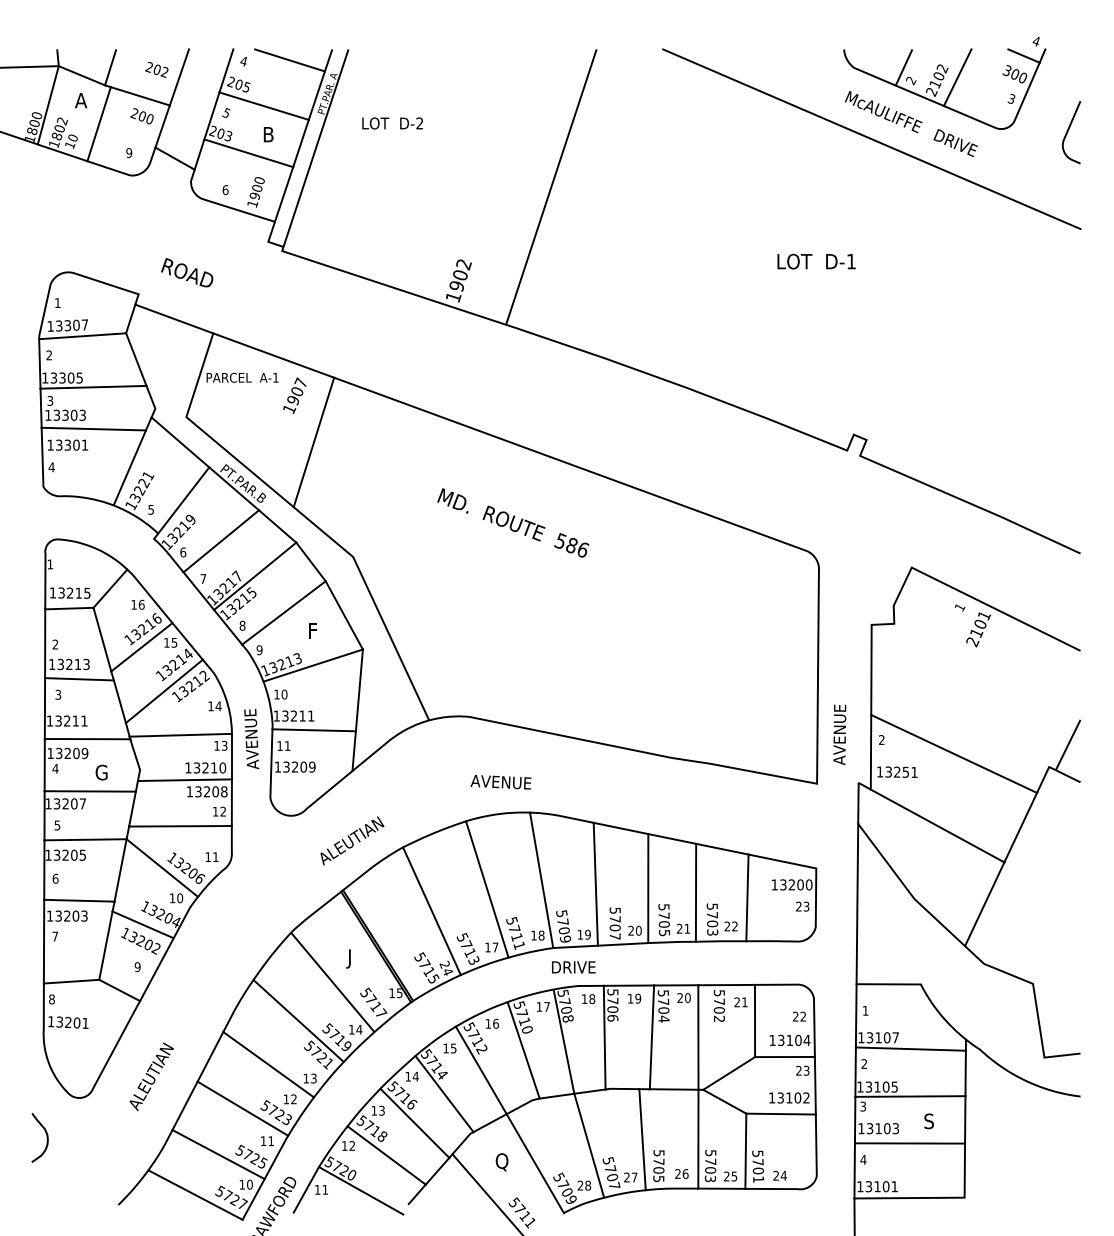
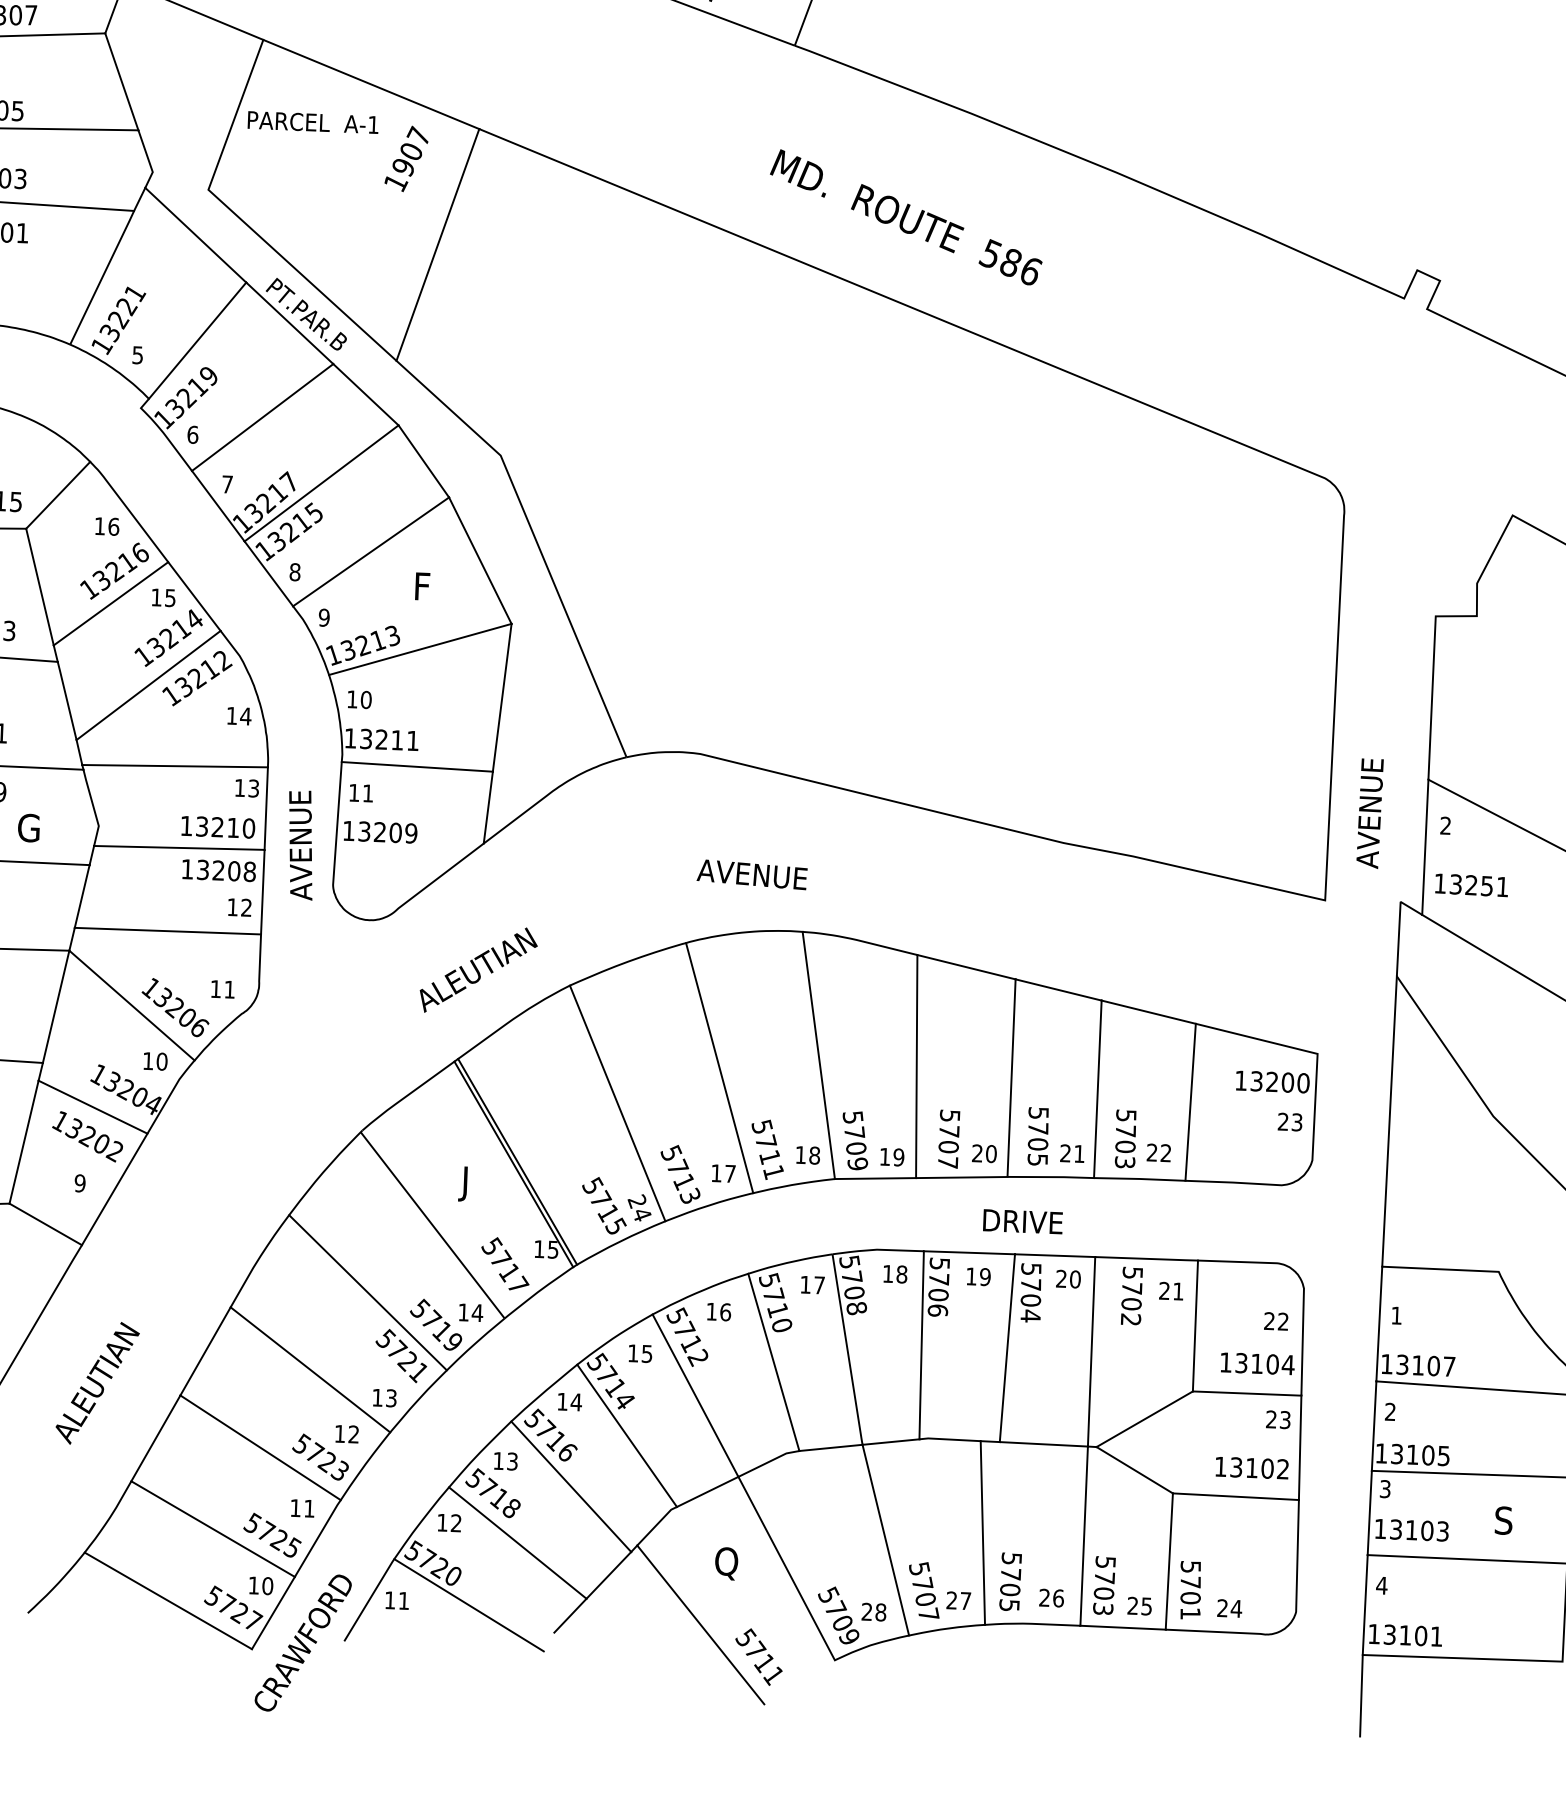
text: (513, 522) -> (906, 216), moved
text: (251, 738) -> (300, 844), moved
text: (573, 967) -> (1022, 1221), moved

